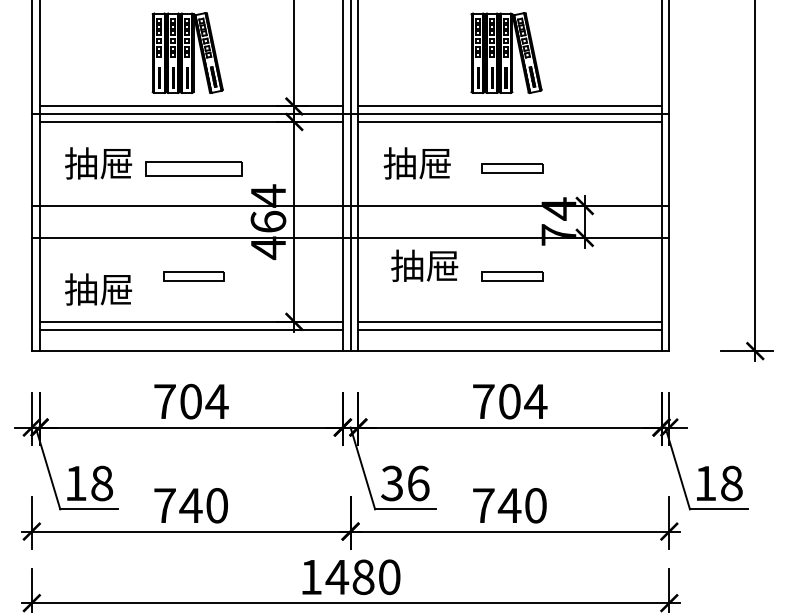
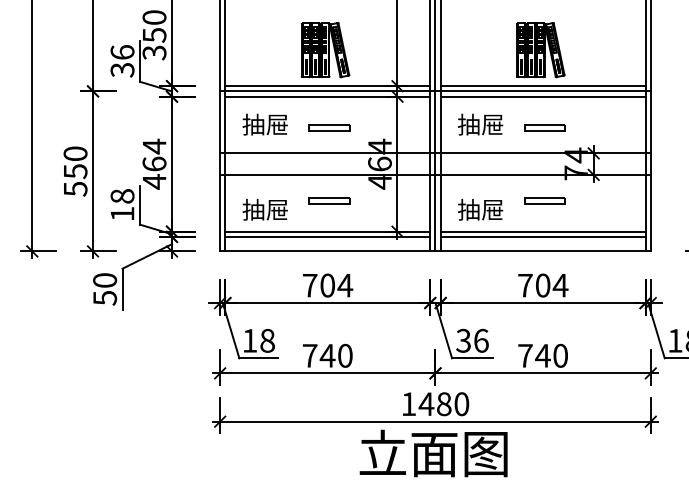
part: (193, 167) -> (329, 127), size x0.62
text: (424, 265) -> (480, 209), moved

